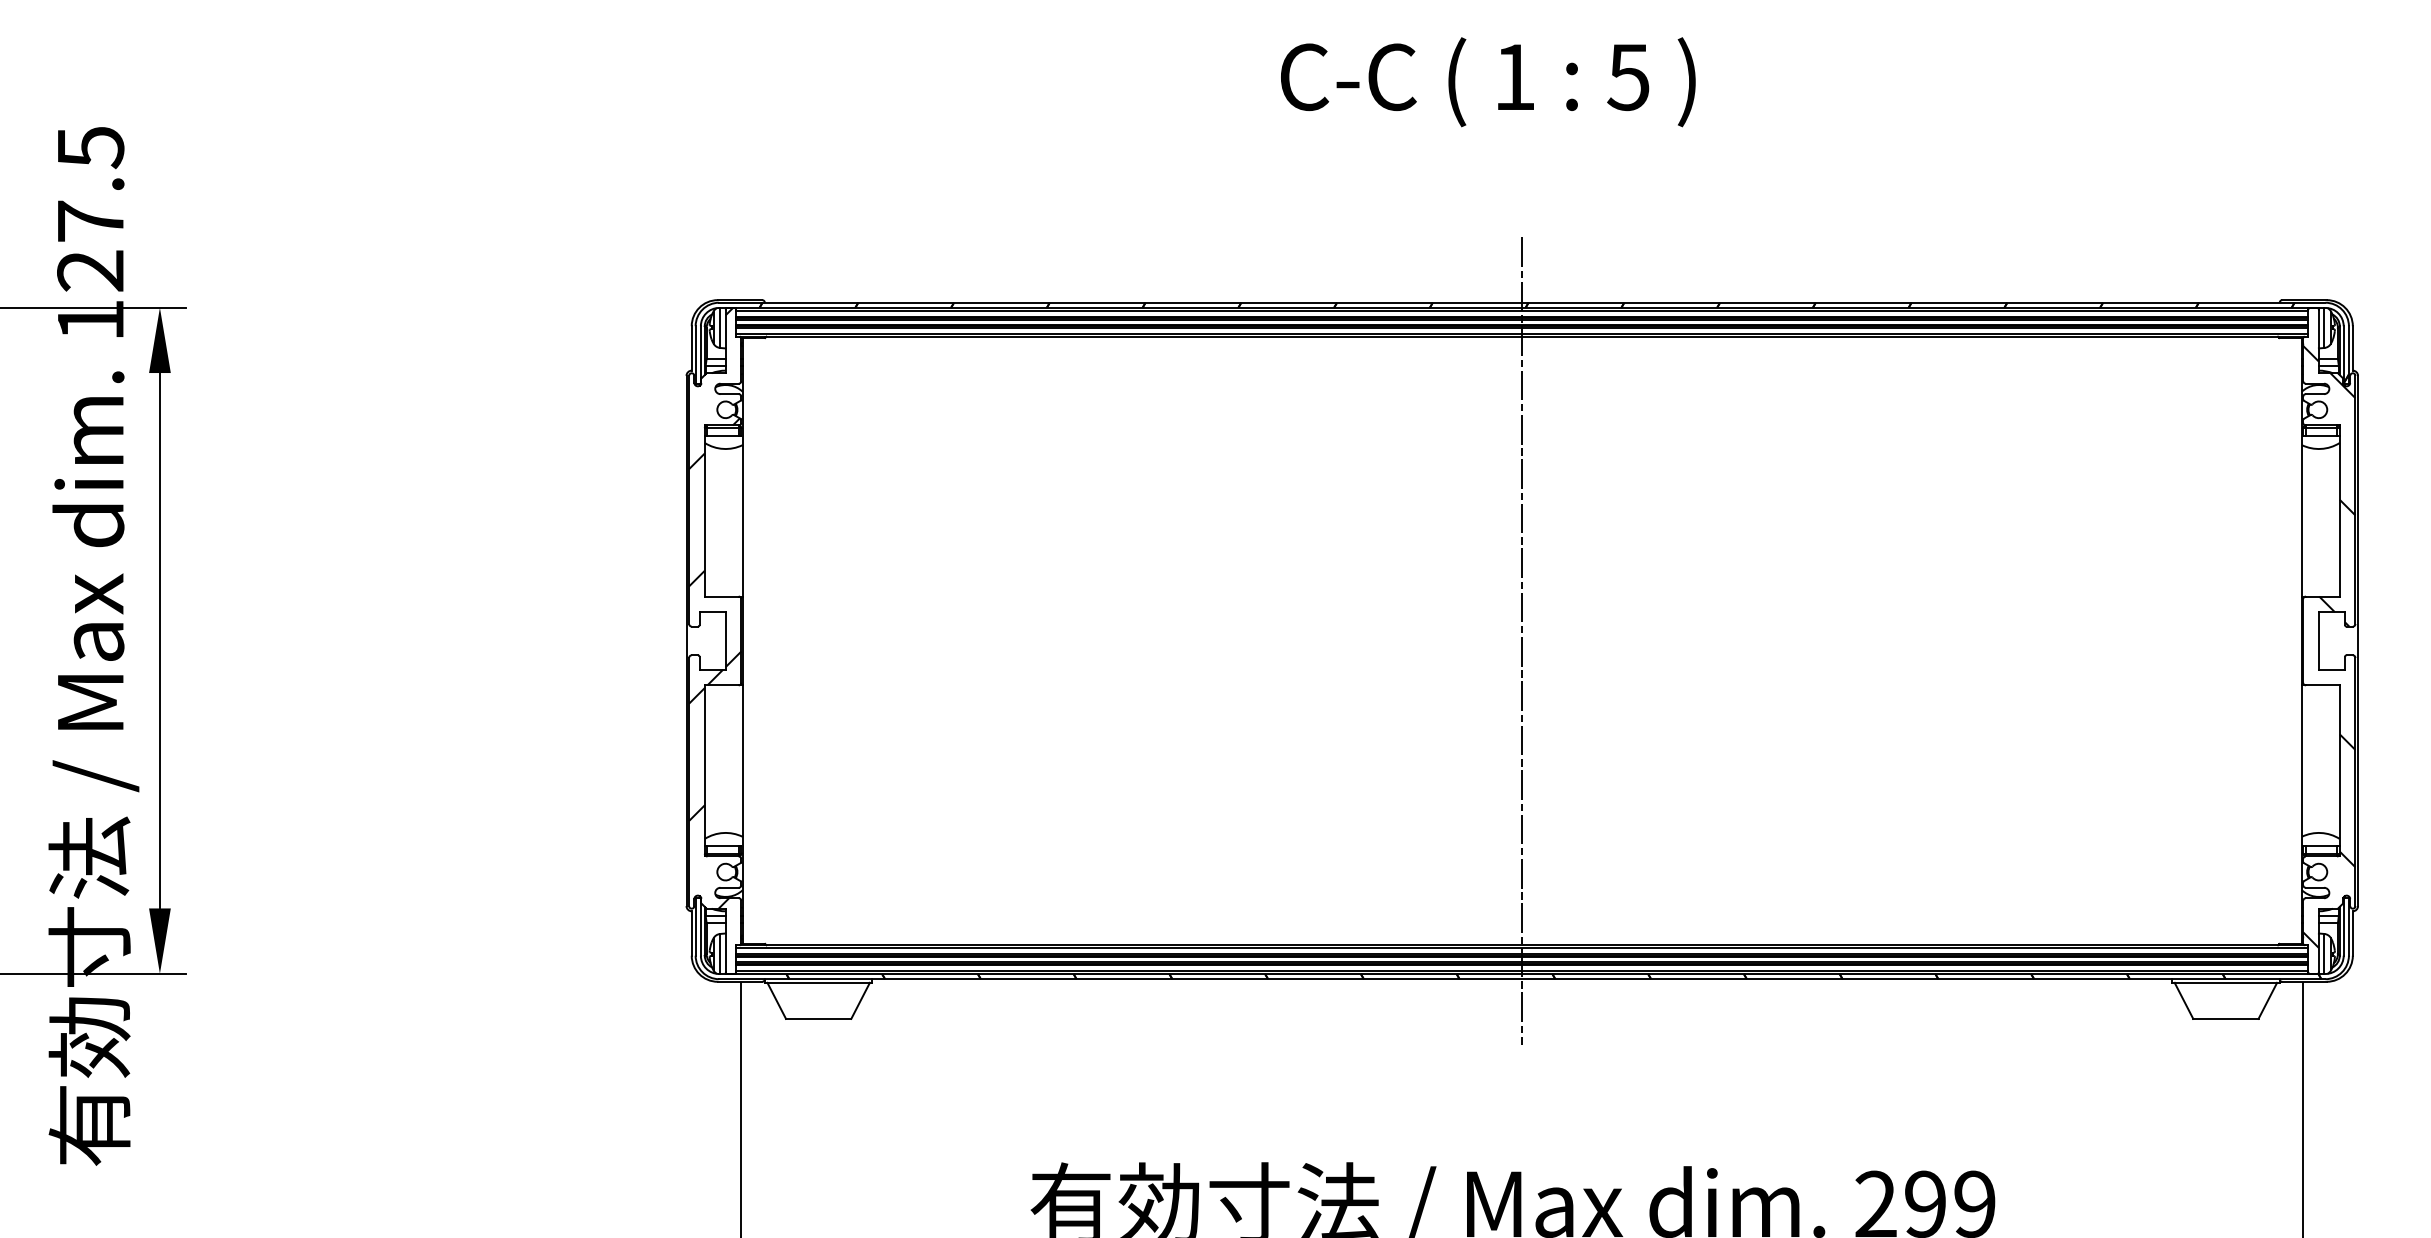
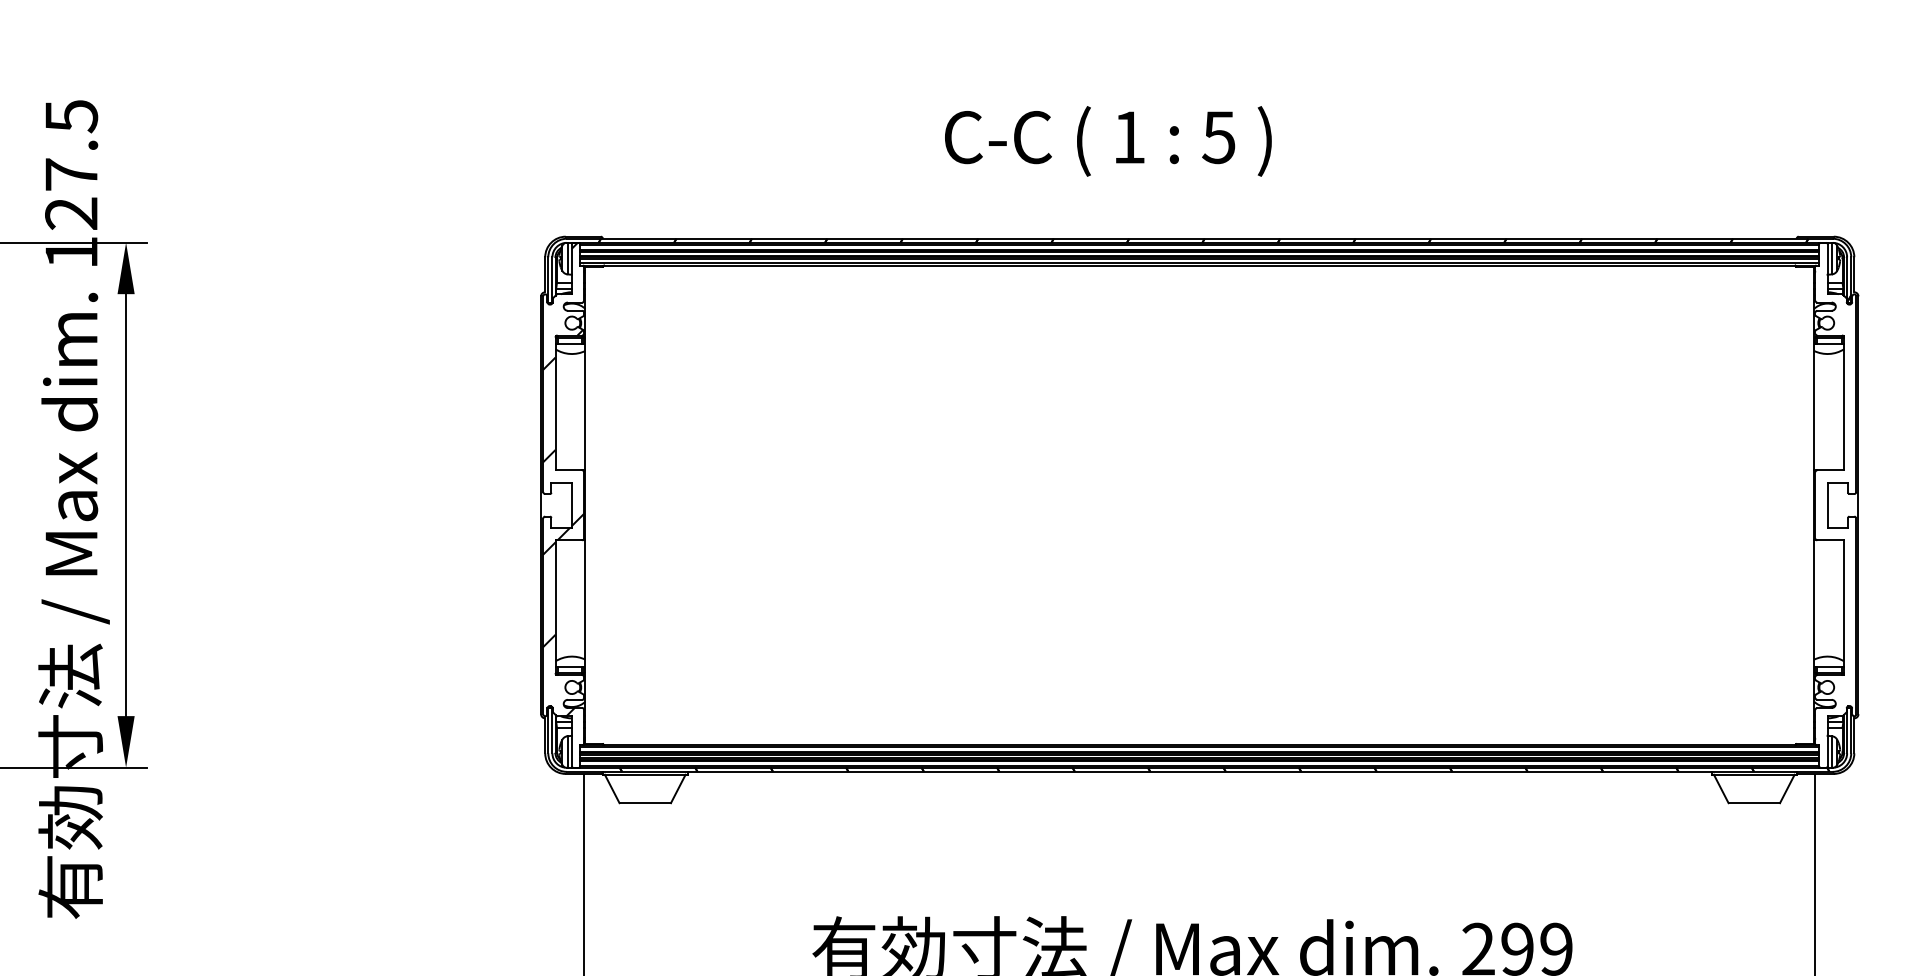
text: (1488, 82) -> (1108, 141), moved
line: (1522, 640) -> (1199, 504), removed
hatch: (2329, 646) -> (1835, 509), removed

